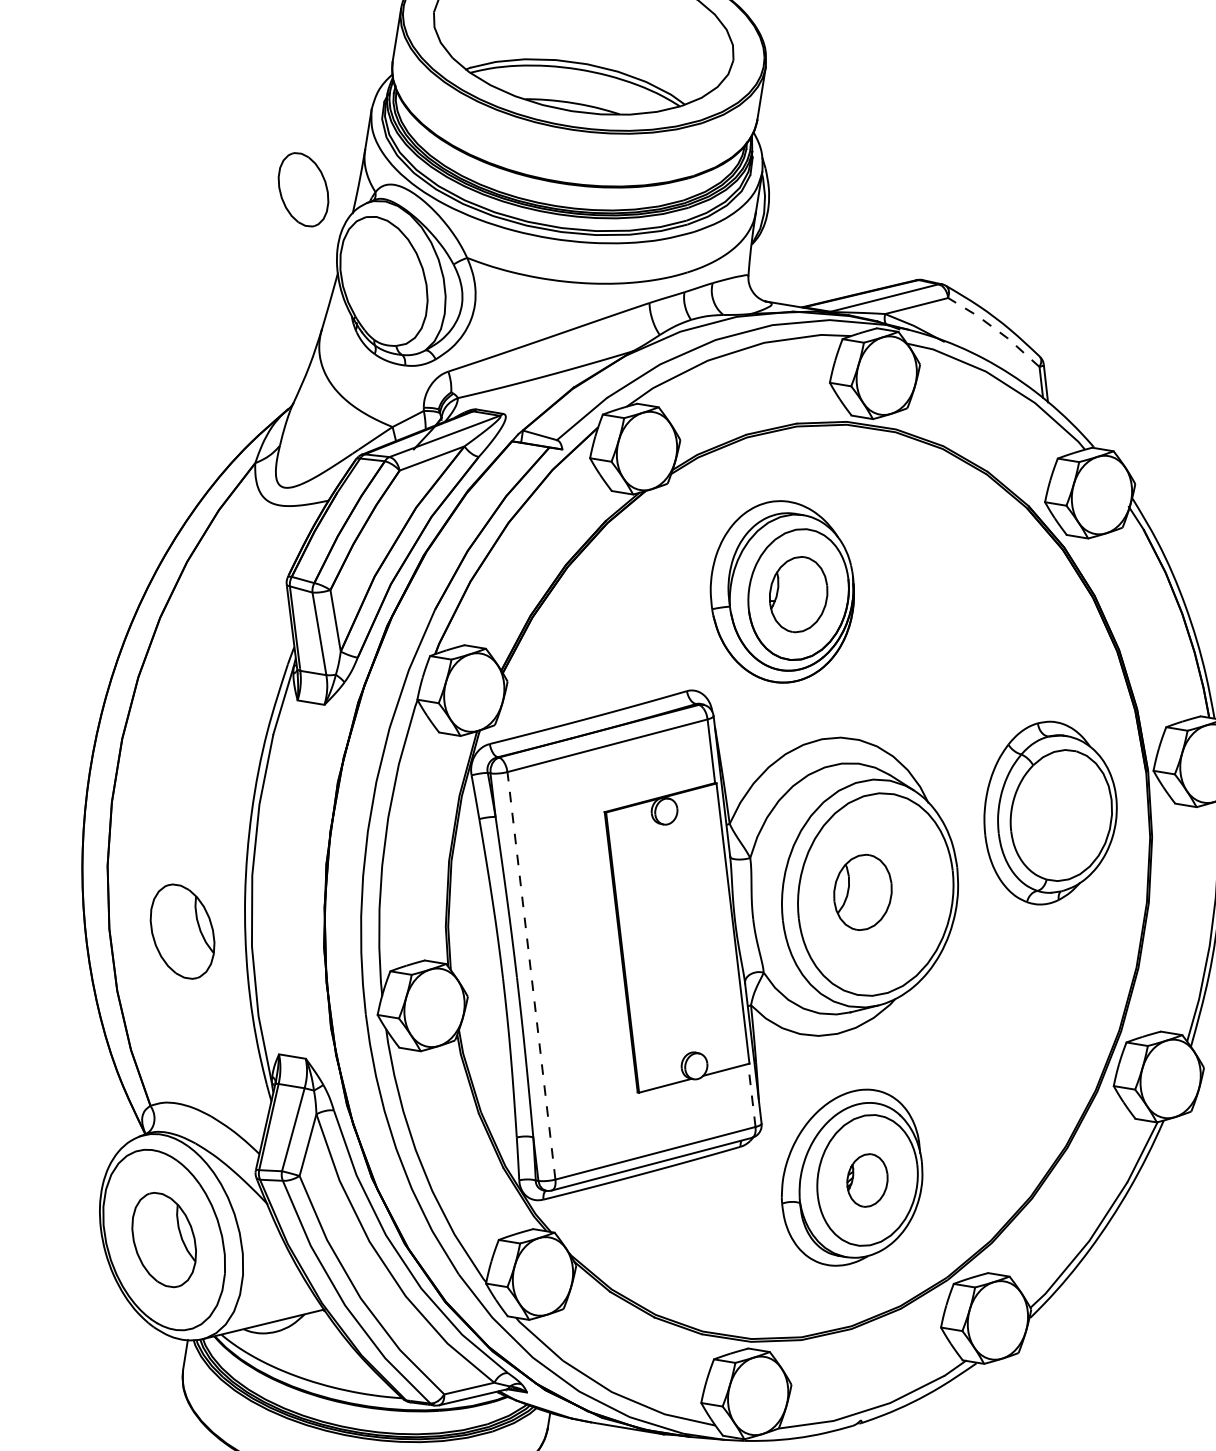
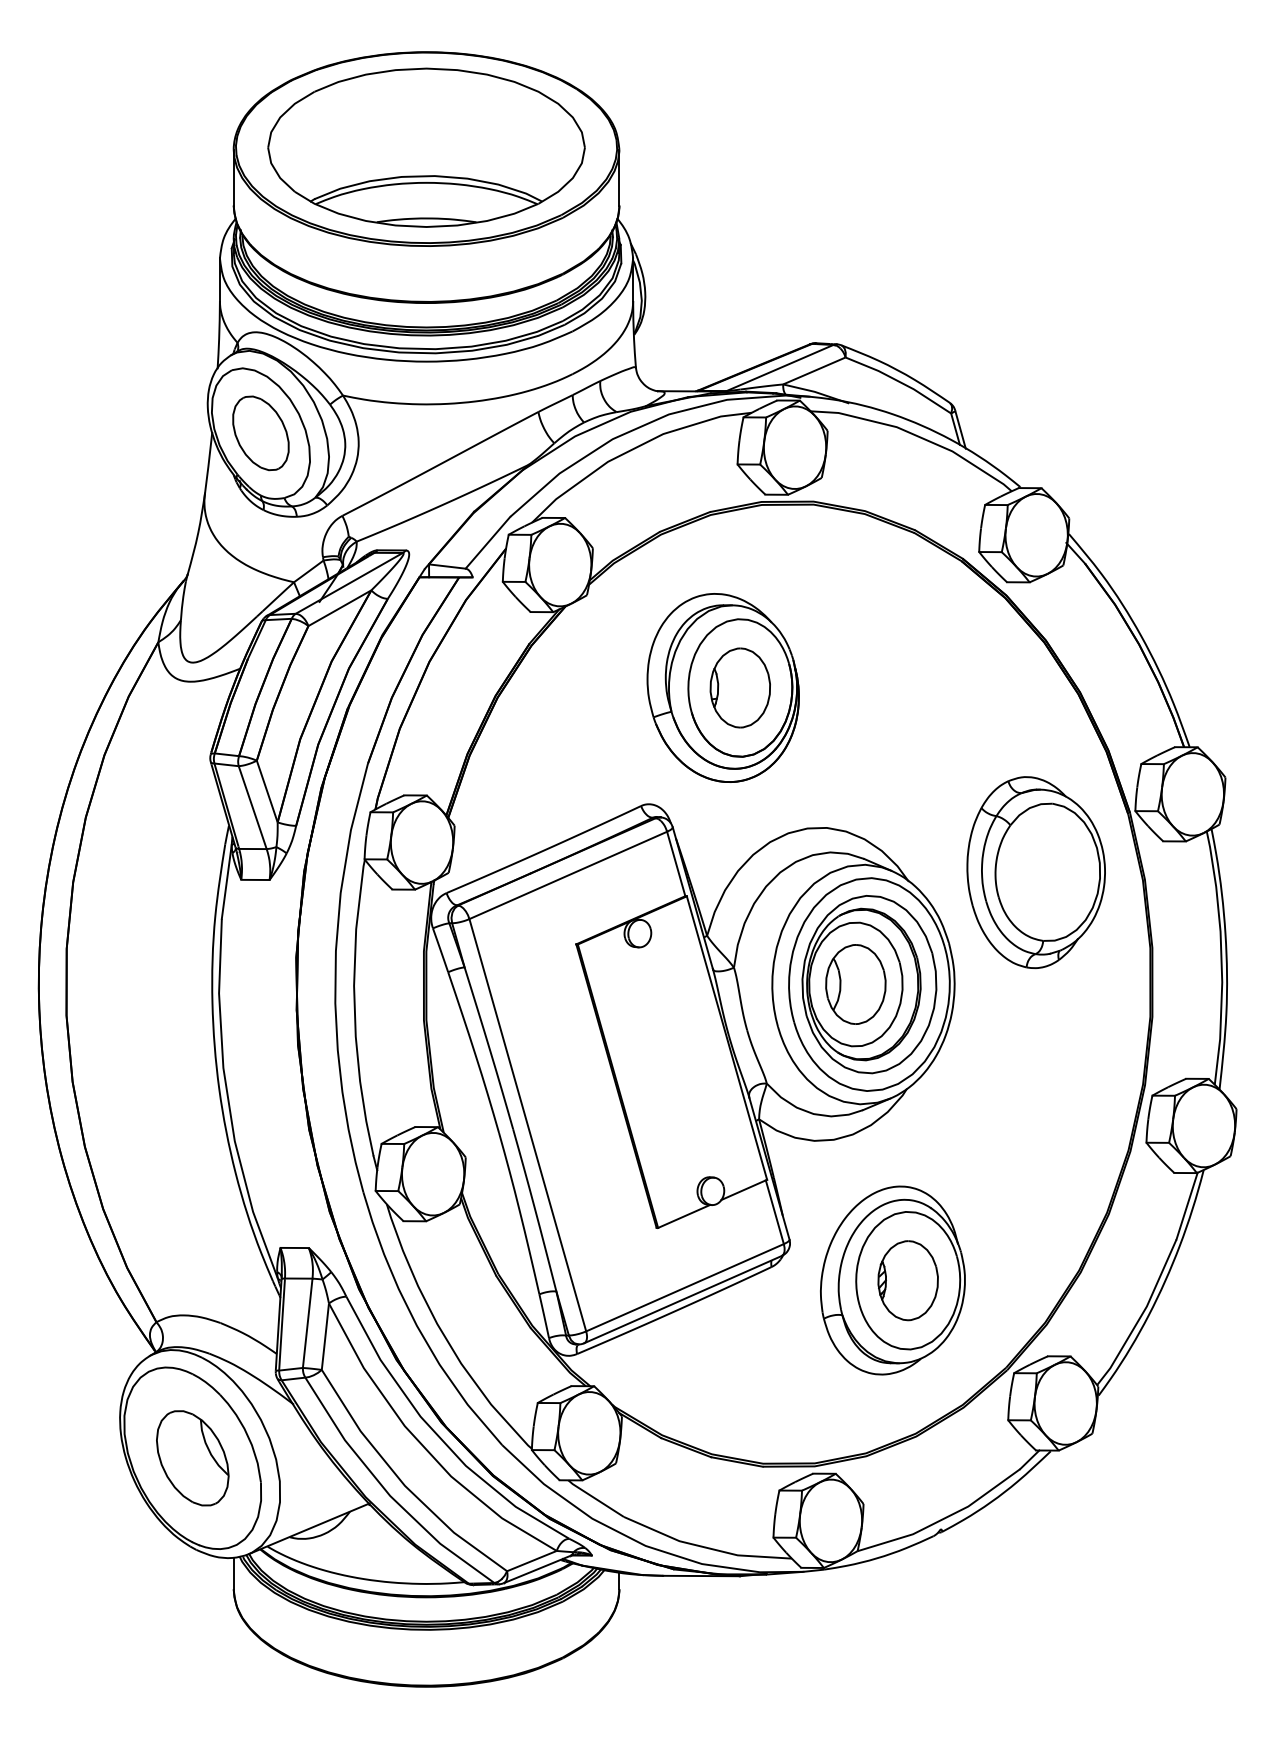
part: (303, 189) -> (260, 433), moved
line: (995, 328) -> (899, 381), dashed -> solid
part: (875, 894) -> (869, 984), added
part: (182, 931) -> (160, 1137), removed
line: (531, 975) -> (527, 1124), dashed -> solid
line: (751, 1094) -> (774, 1211), dashed -> solid
part: (866, 1180) -> (907, 1280), size x1.43

